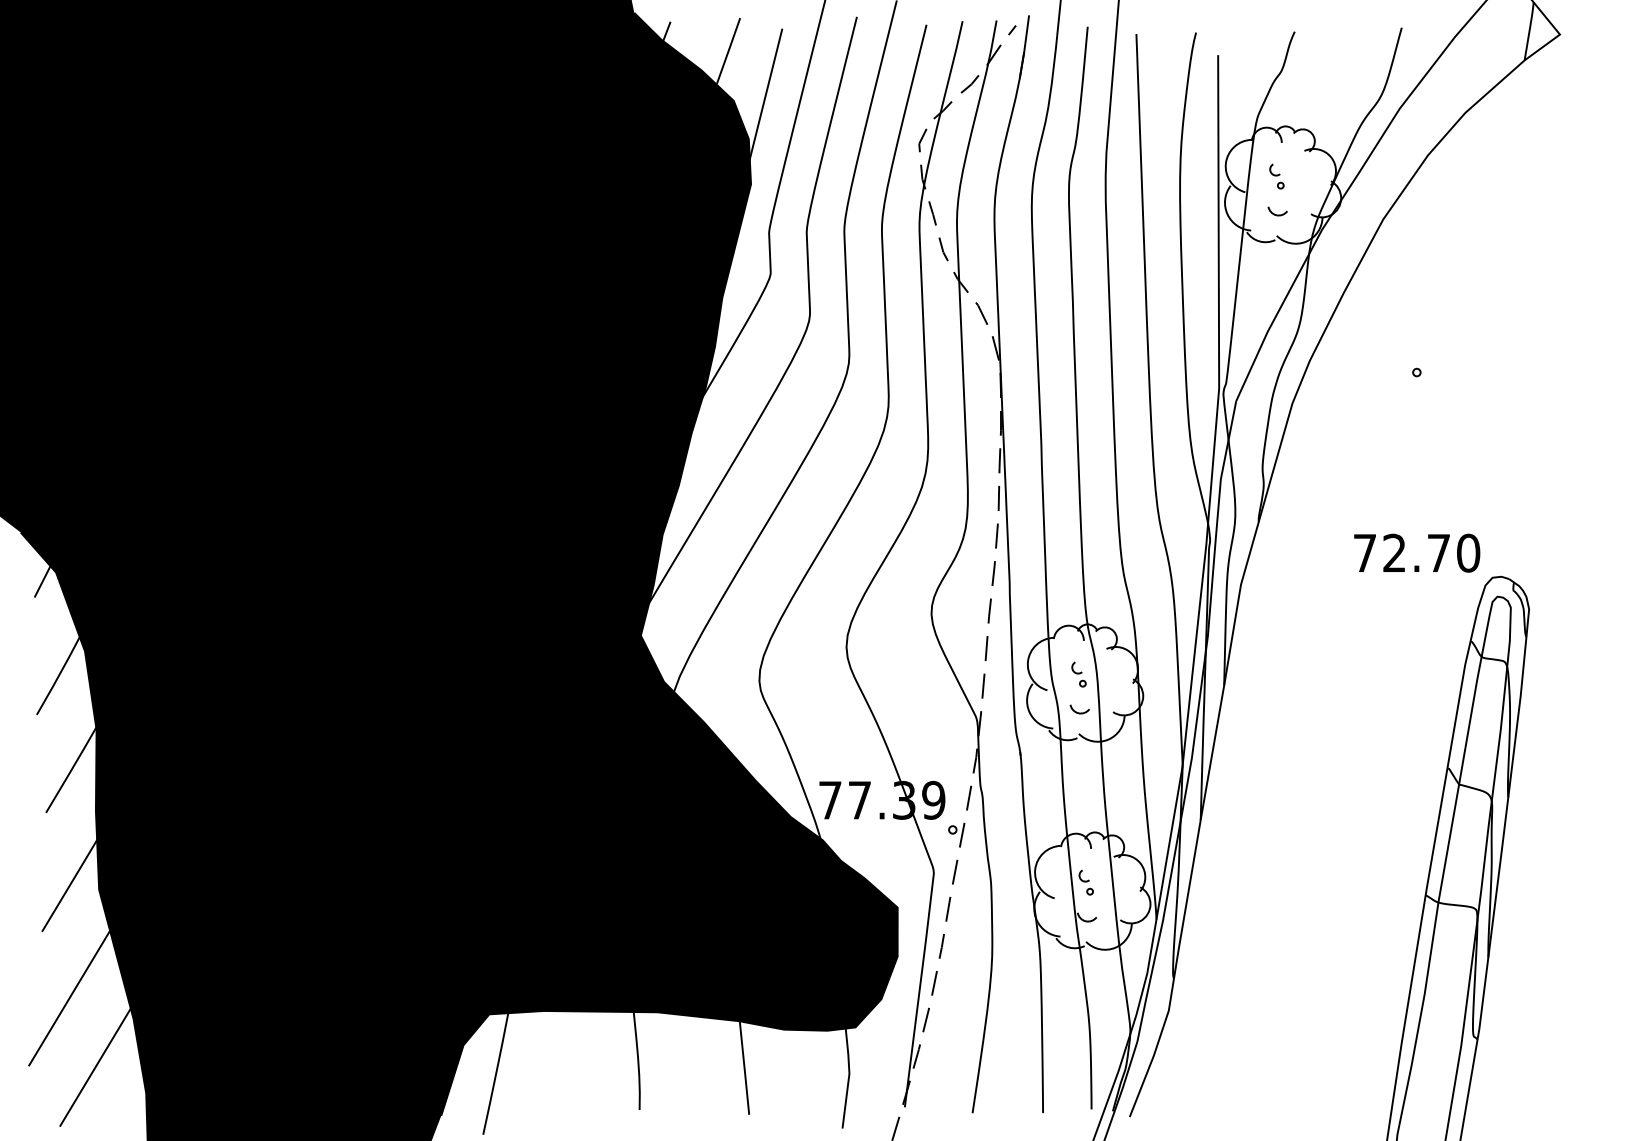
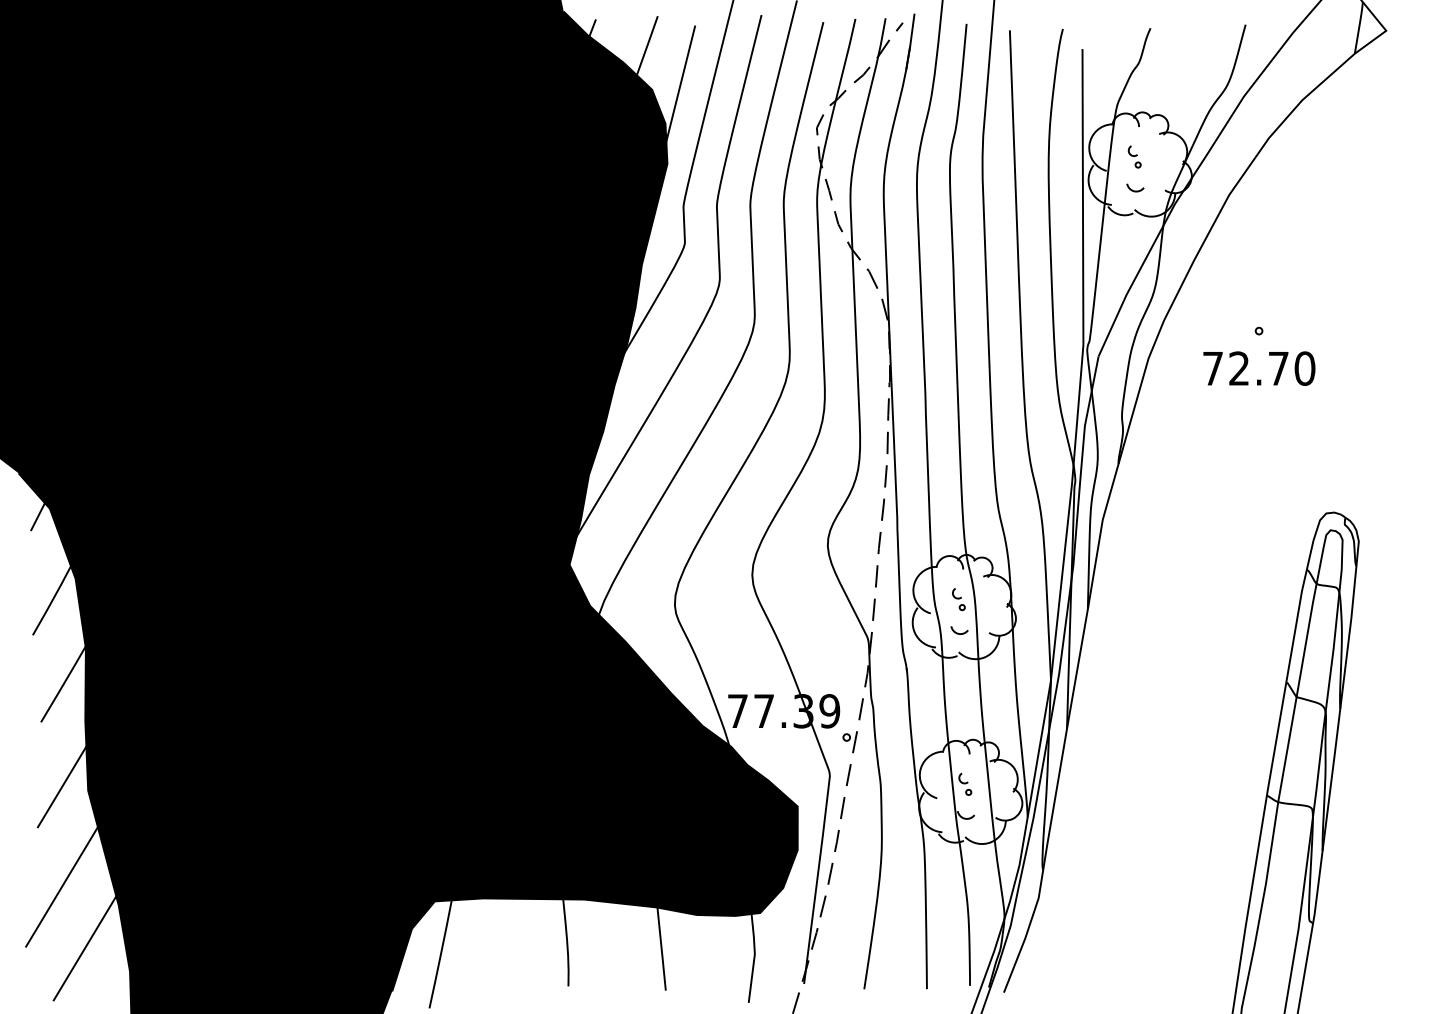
text: (1417, 553) -> (1259, 368), moved

